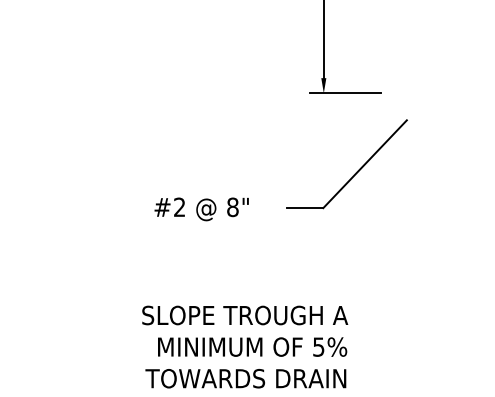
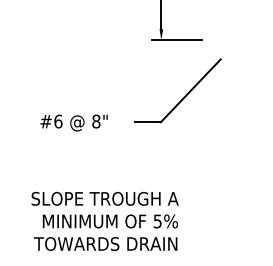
text: (179, 207) -> (58, 121), #2 -> #6

